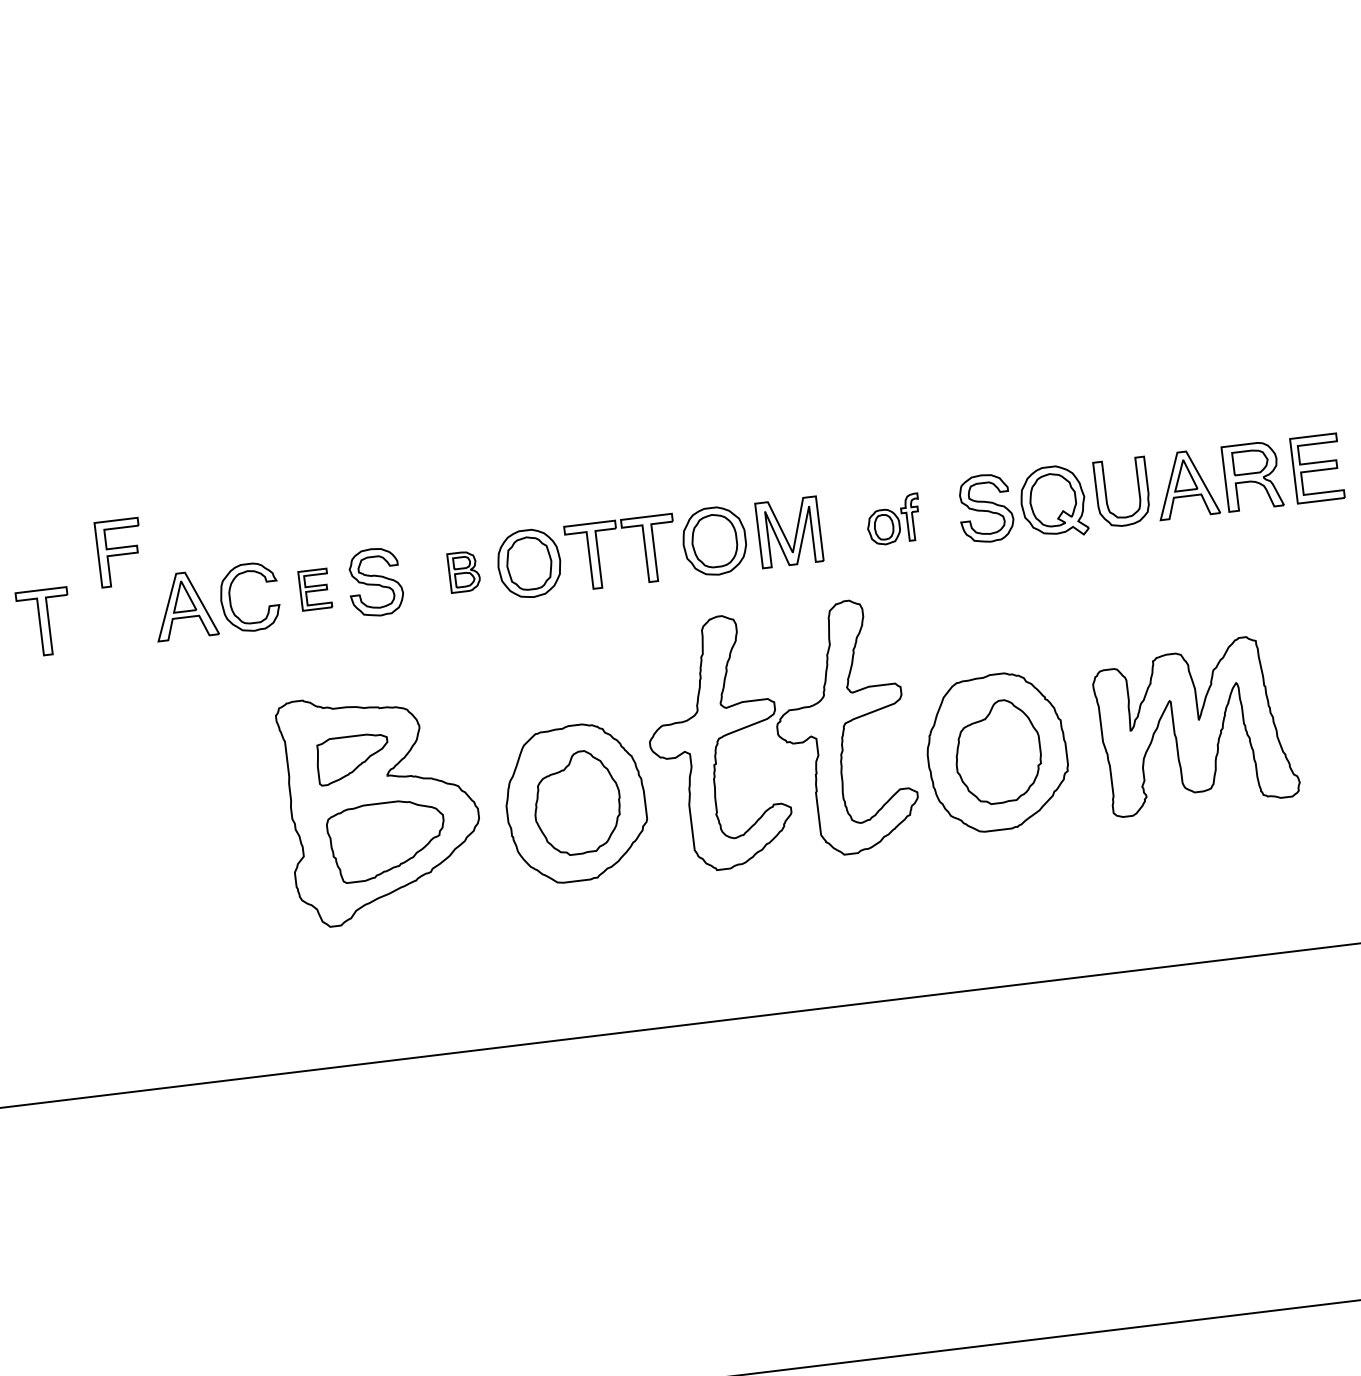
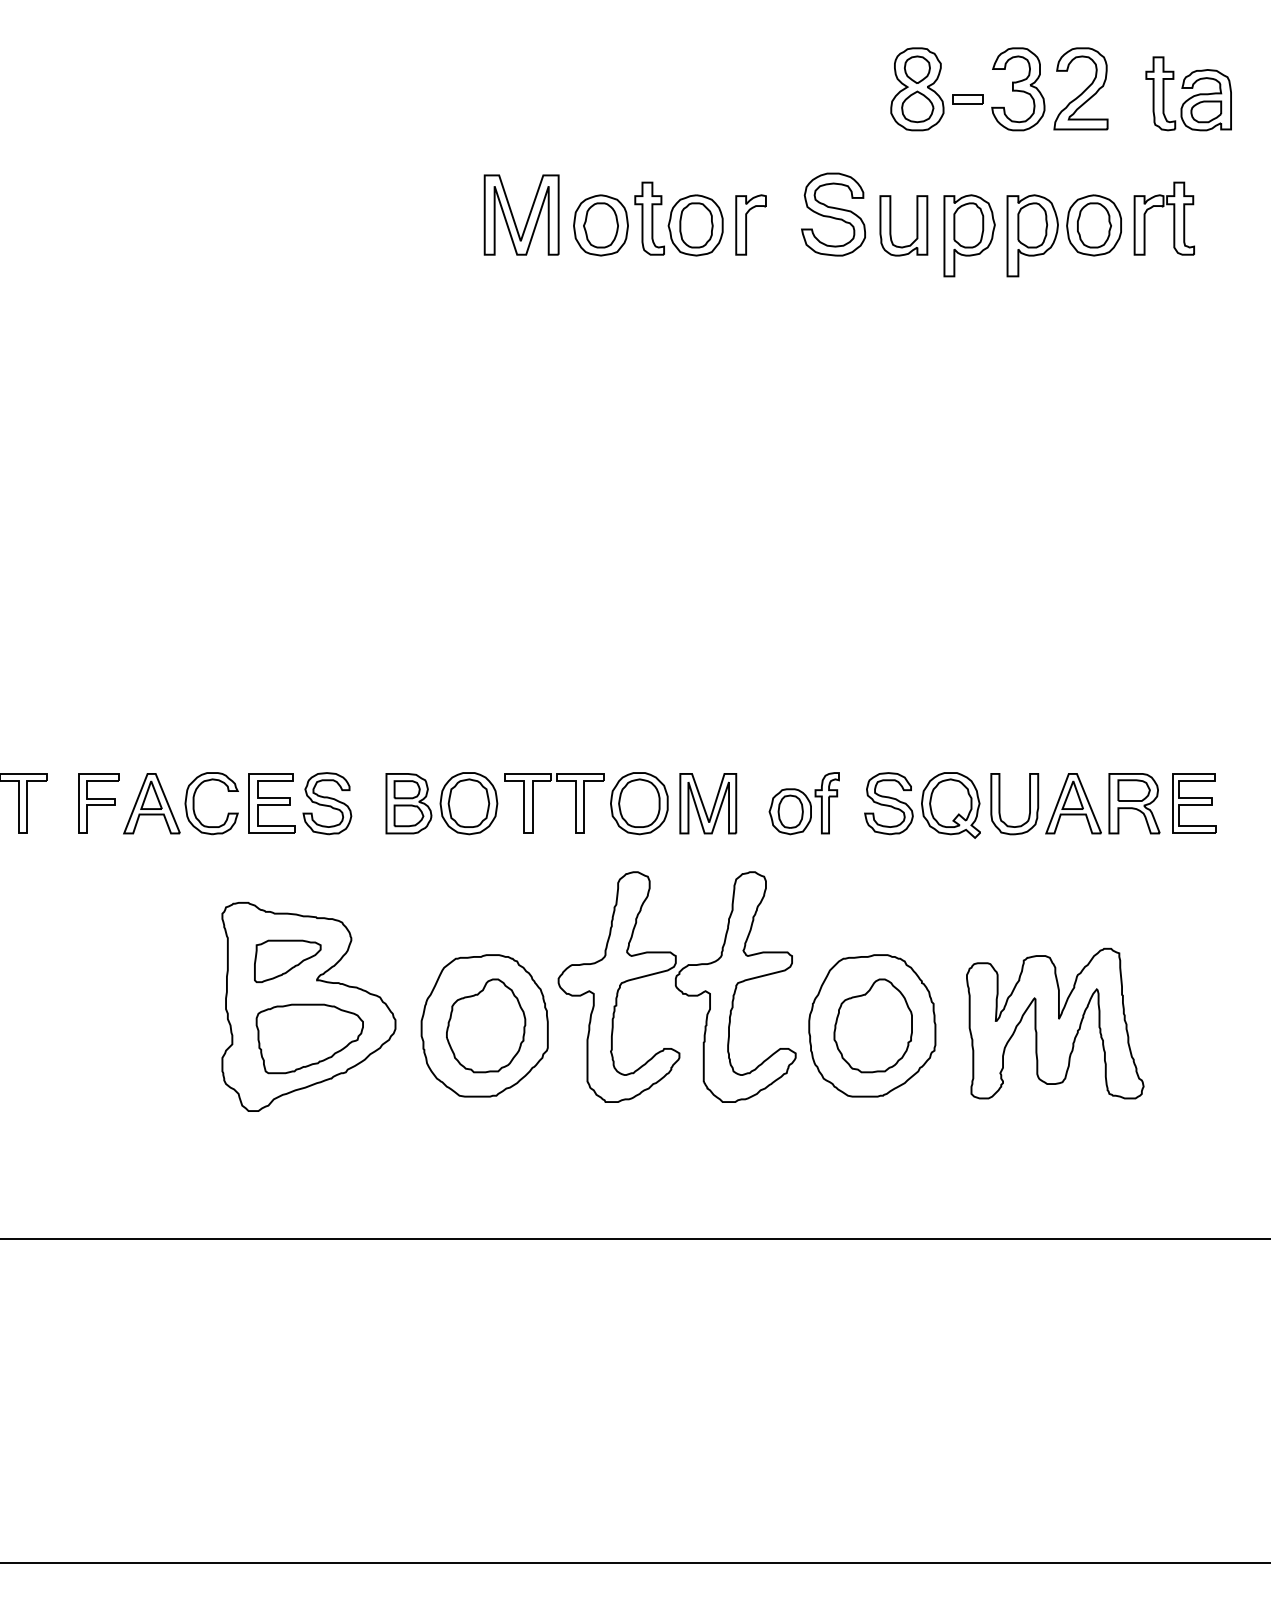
part: (892, 519) -> (803, 803), size x1.43
part: (119, 552) -> (98, 803), moved
part: (463, 571) -> (408, 803), size x1.67
part: (314, 589) -> (271, 803), size x1.67

